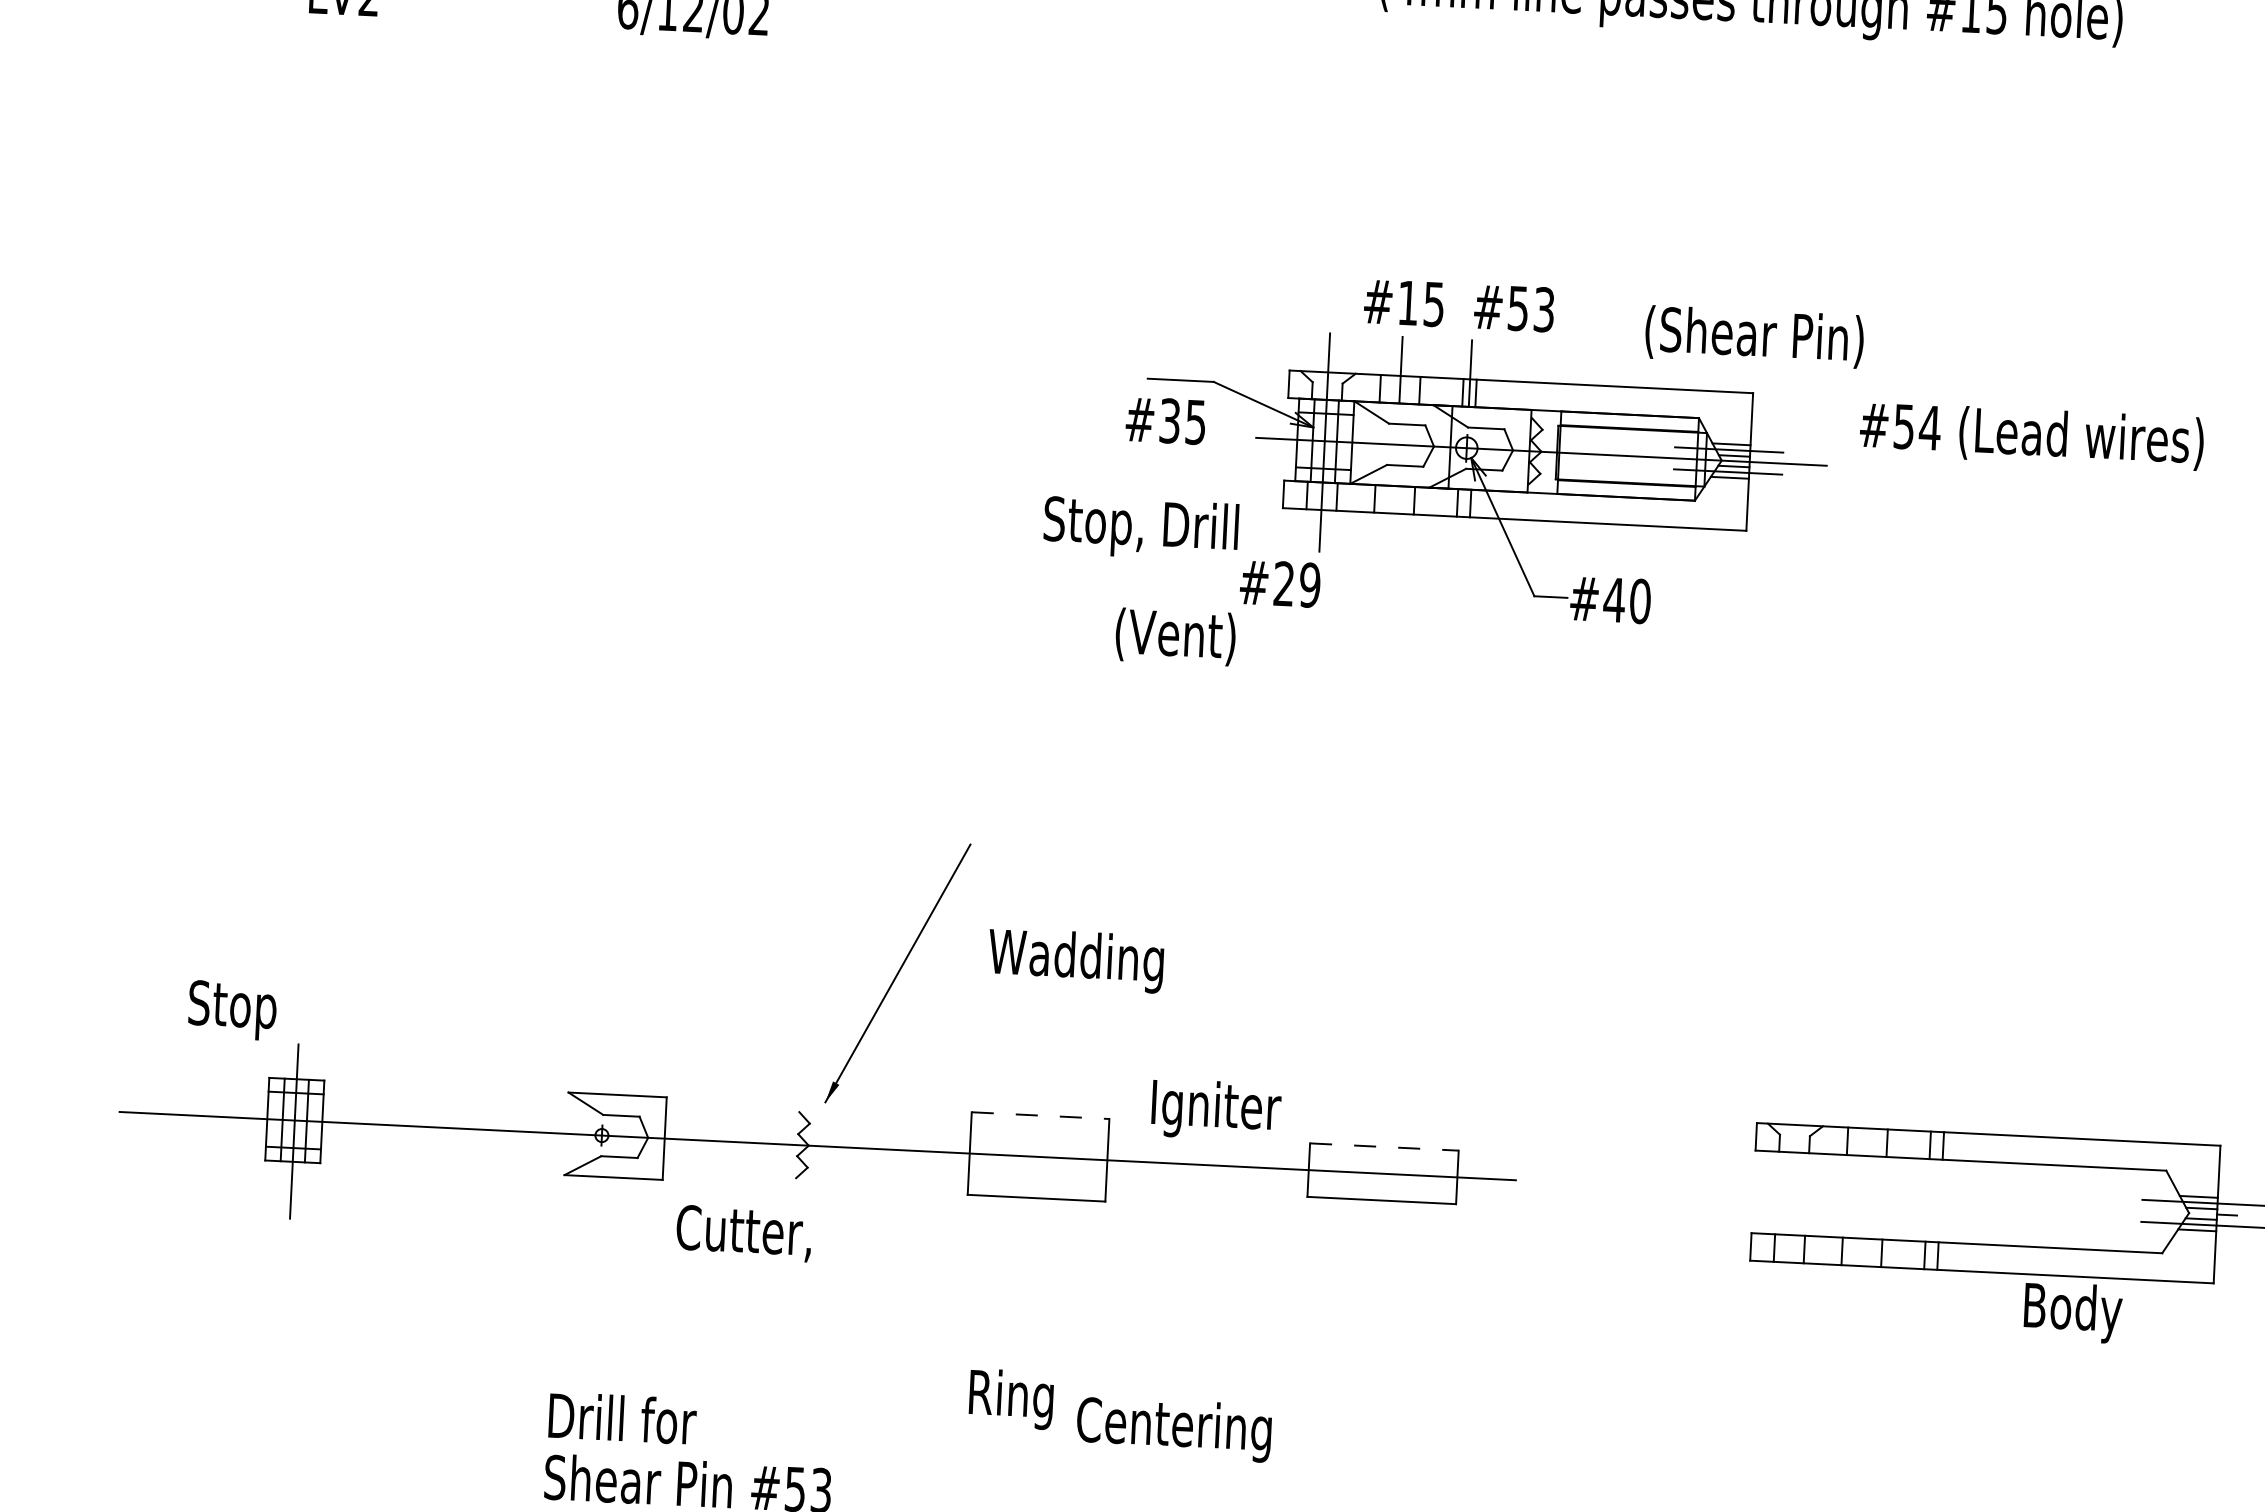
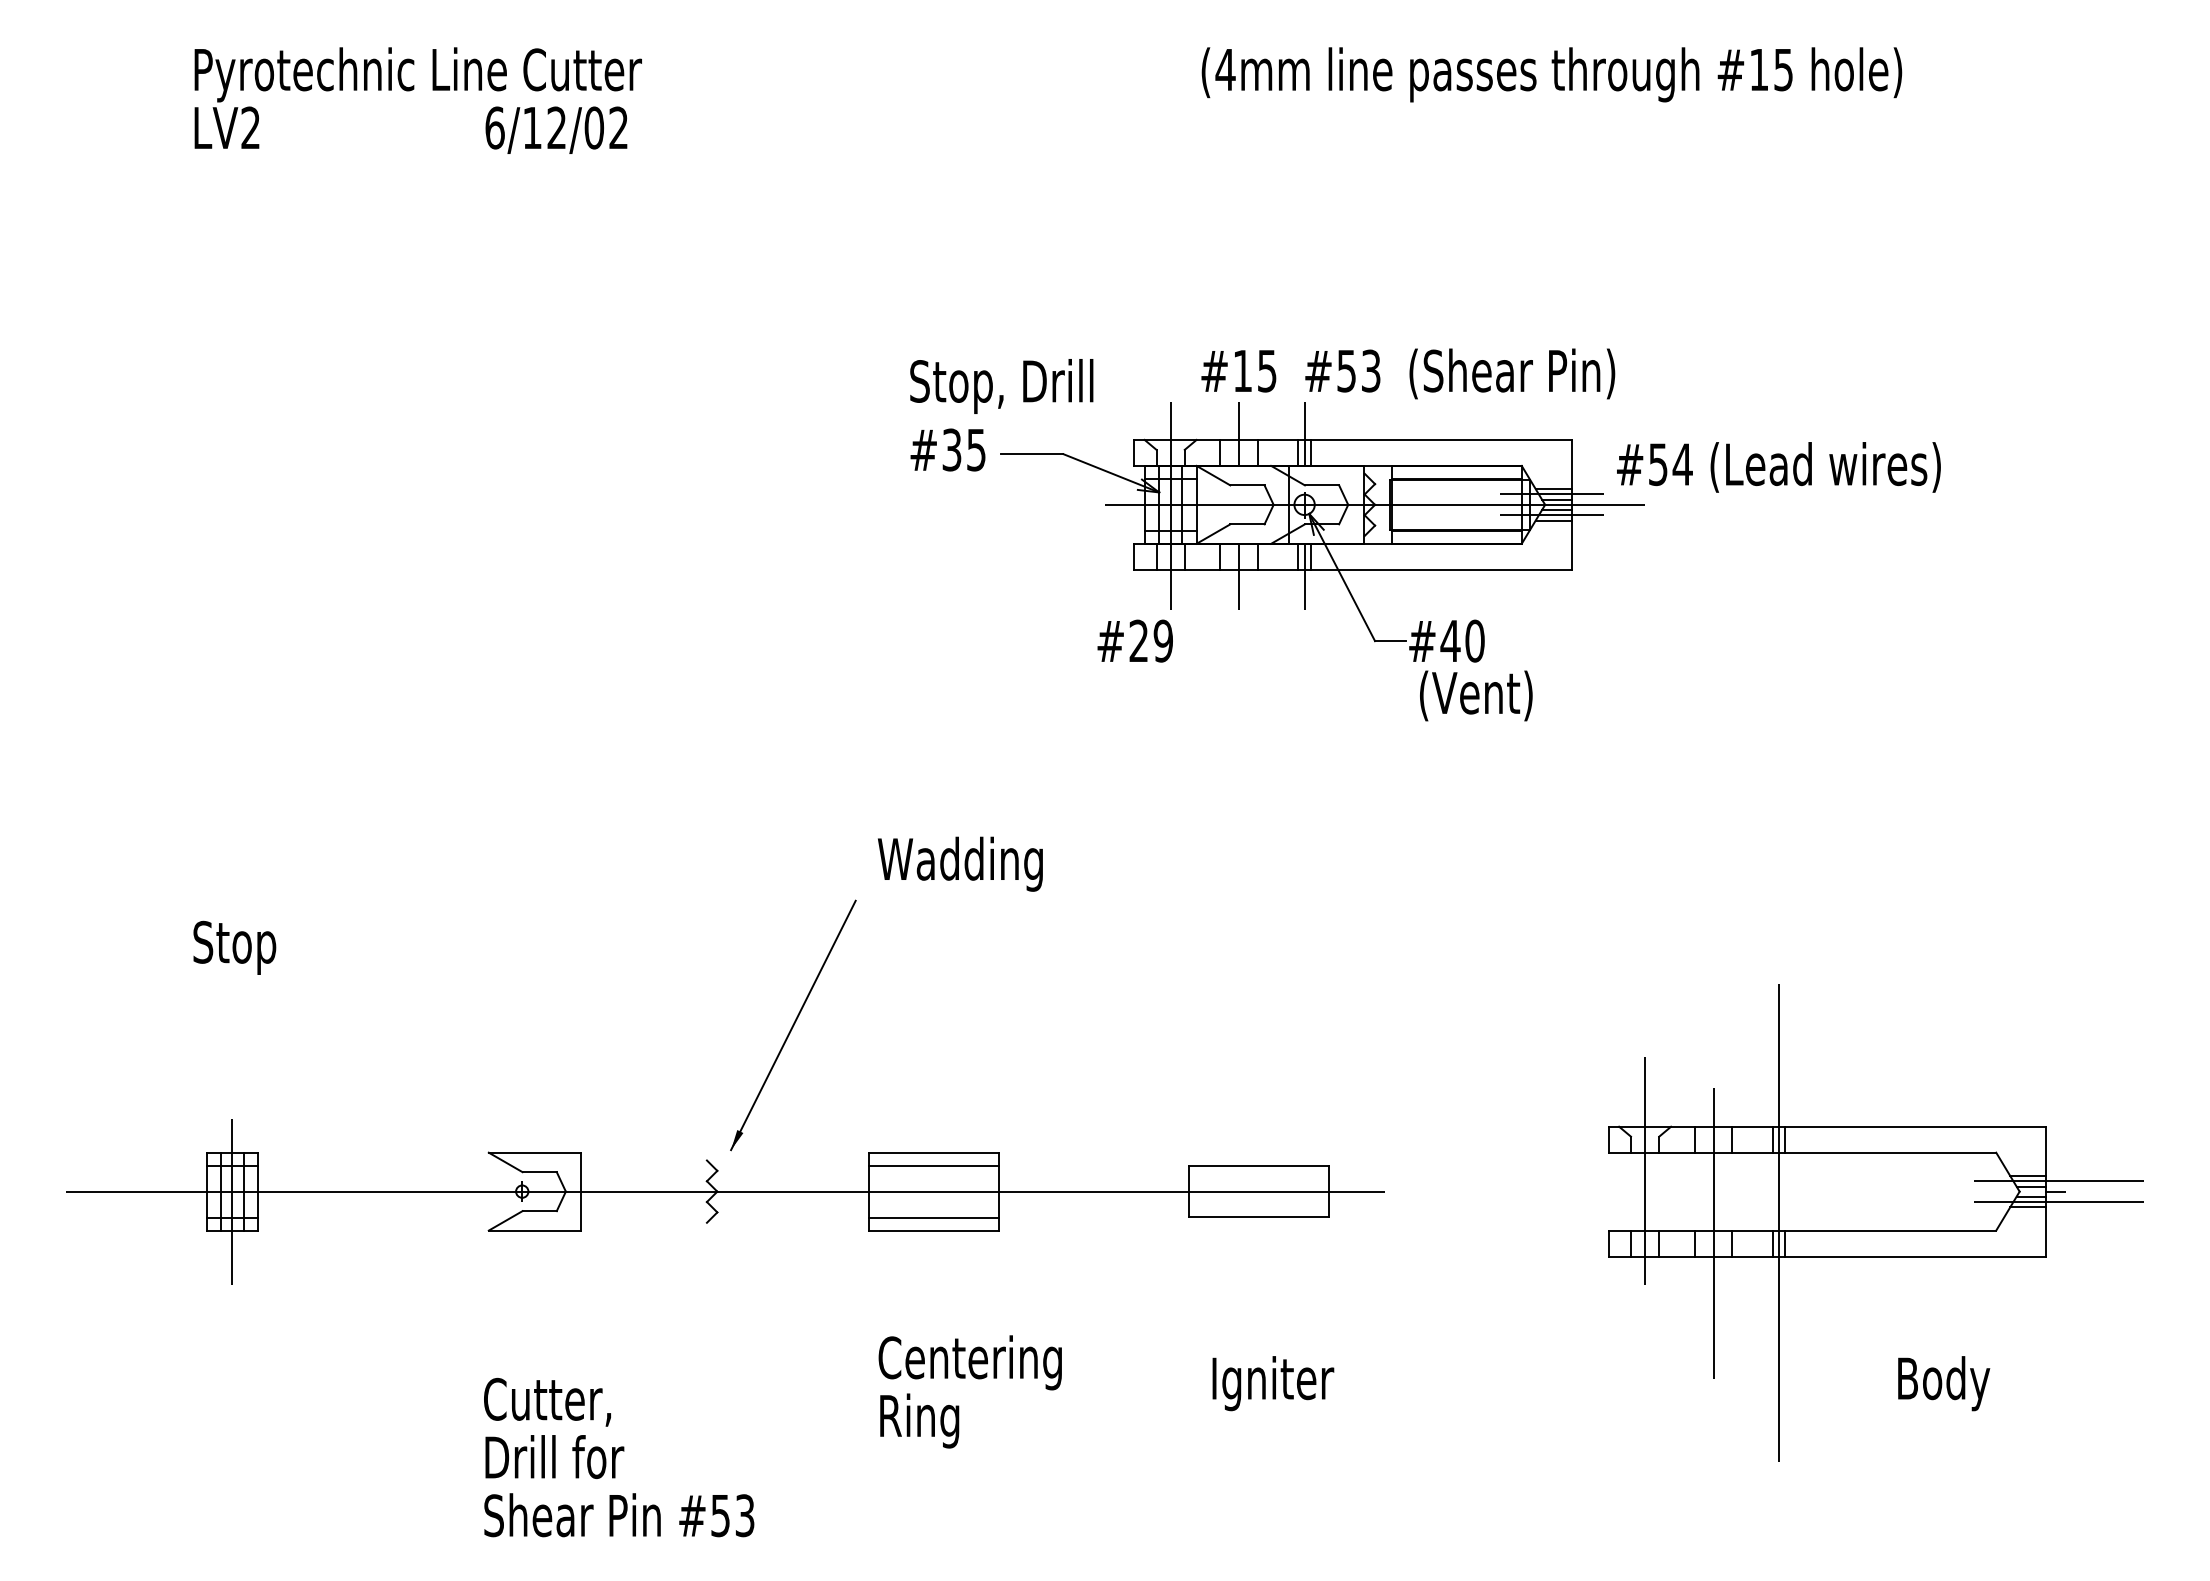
text: (1754, 336) -> (1512, 373), moved
text: (1165, 420) -> (947, 449), moved
text: (2031, 436) -> (1778, 467), moved
line: (1394, 520) -> (1239, 576), added
line: (1462, 524) -> (1304, 576), added
text: (1140, 528) -> (1001, 386), moved
text: (1175, 636) -> (1476, 695), moved
text: (1076, 959) -> (960, 863), moved
text: (232, 1010) -> (234, 947), moved
text: (1216, 1110) -> (1273, 1383), moved
line: (1040, 1115) -> (934, 1152), dashed -> solid
line: (1040, 1129) -> (934, 1165), added
line: (1384, 1147) -> (1259, 1166), dashed -> solid
line: (1793, 1171) -> (1645, 1170), added
line: (1037, 1184) -> (934, 1217), added
text: (744, 1233) -> (547, 1402), moved
line: (1932, 1233) -> (1779, 1222), added
line: (1862, 1240) -> (1713, 1232), added
text: (2073, 1312) -> (1944, 1383), moved
text: (1173, 1428) -> (969, 1362), moved

